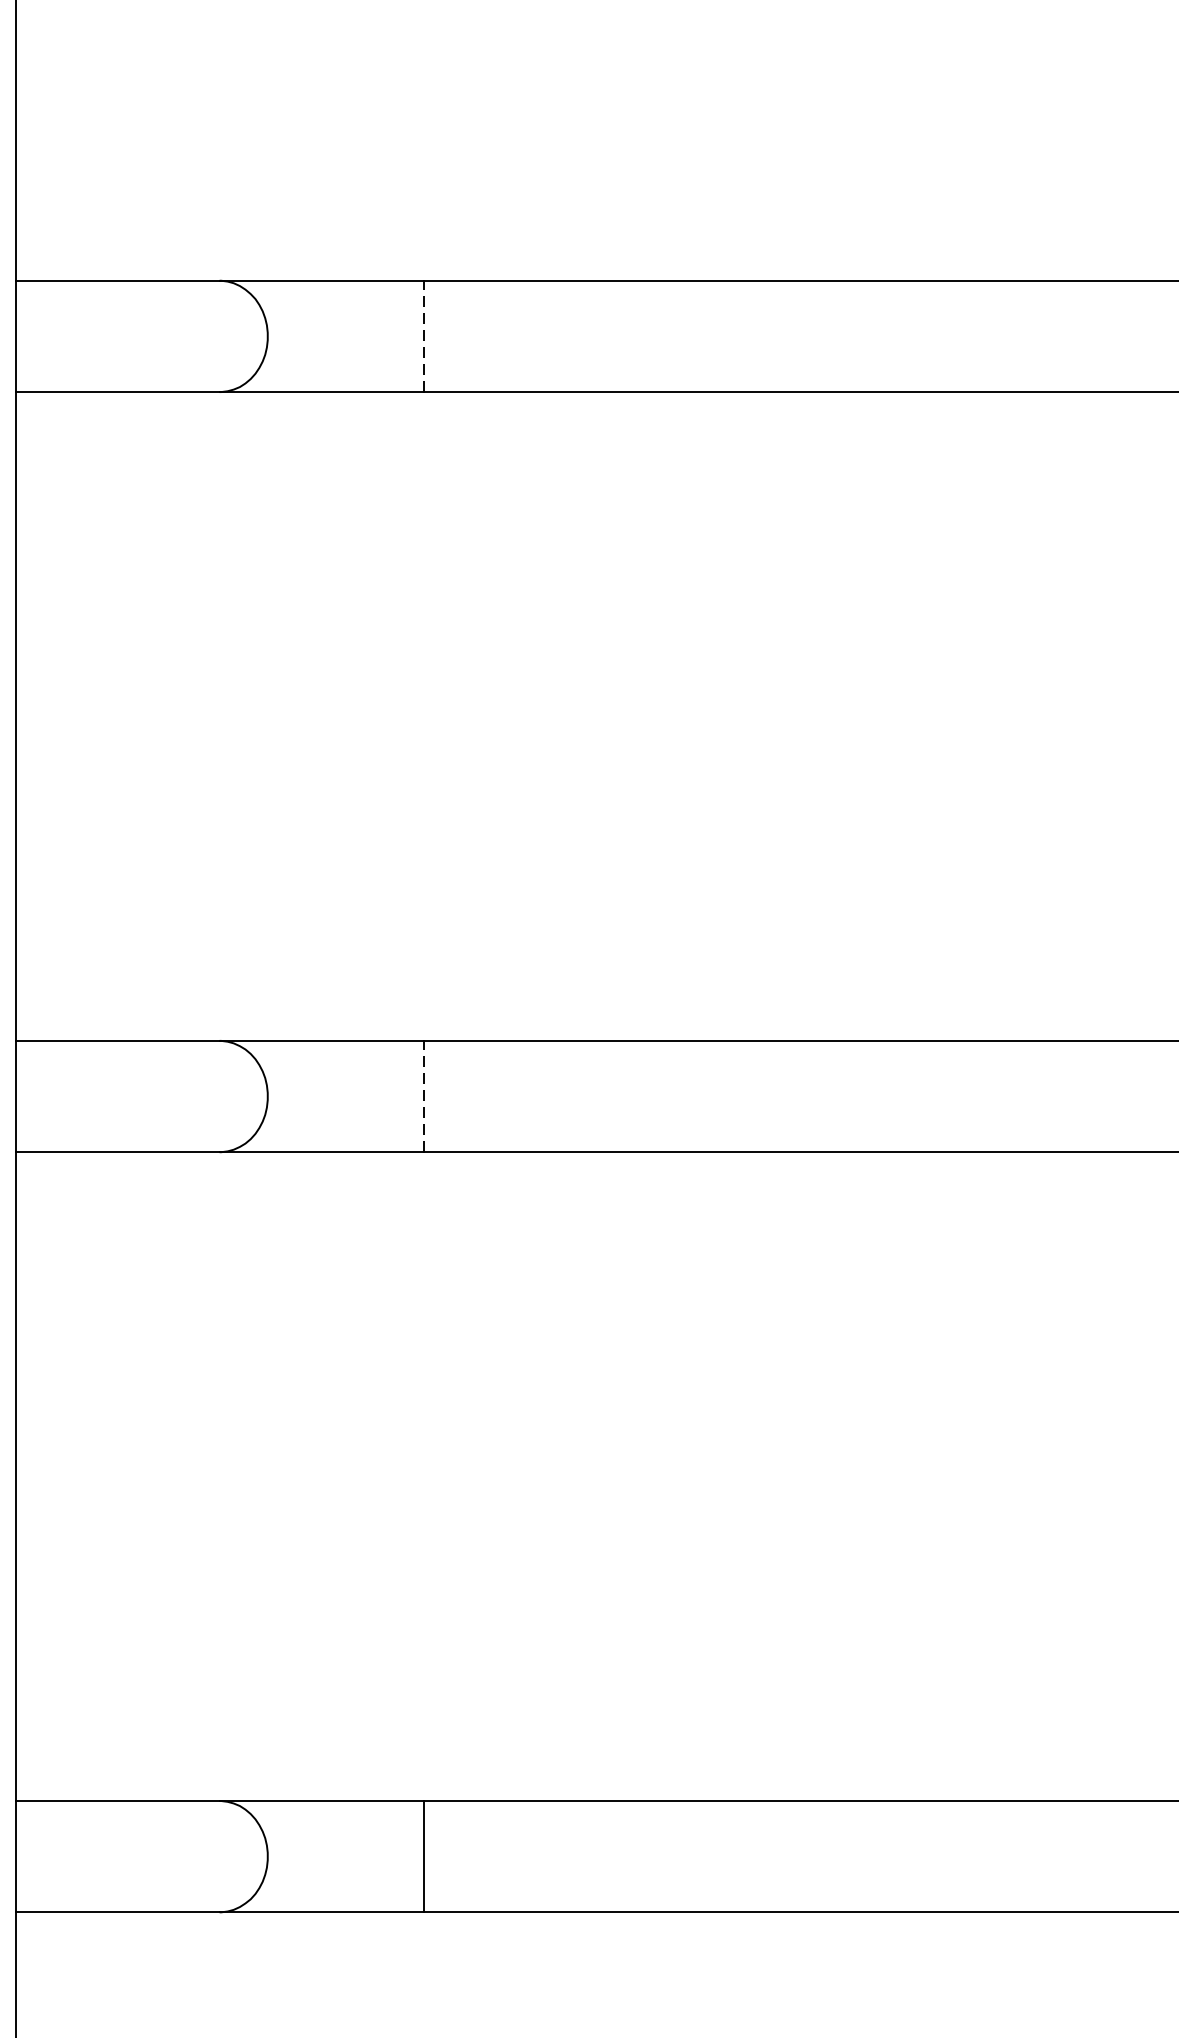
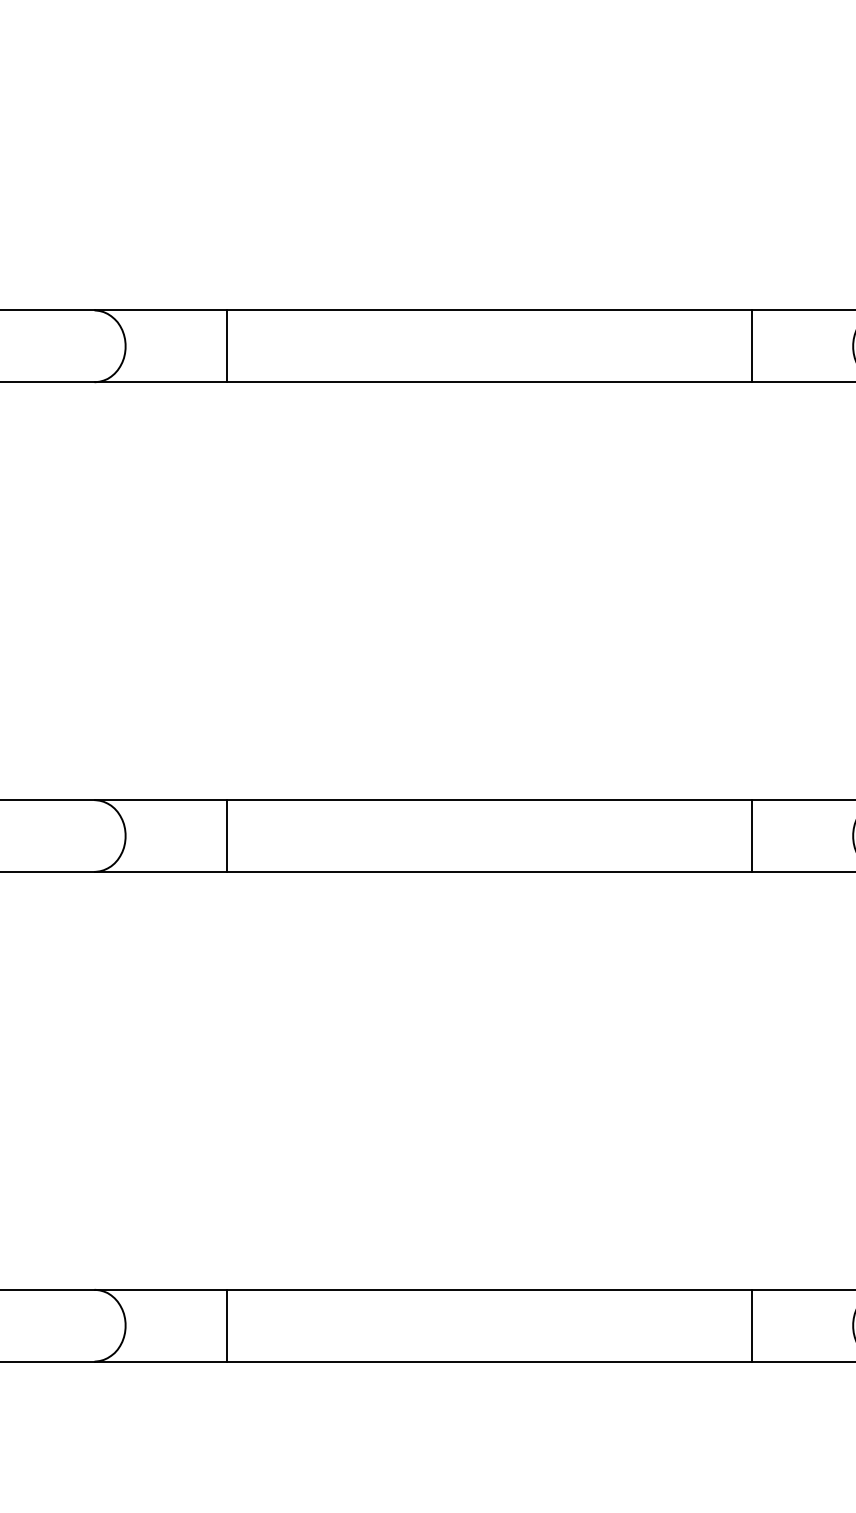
line: (424, 336) -> (226, 346), dashed -> solid
line: (424, 1097) -> (226, 836), dashed -> solid

